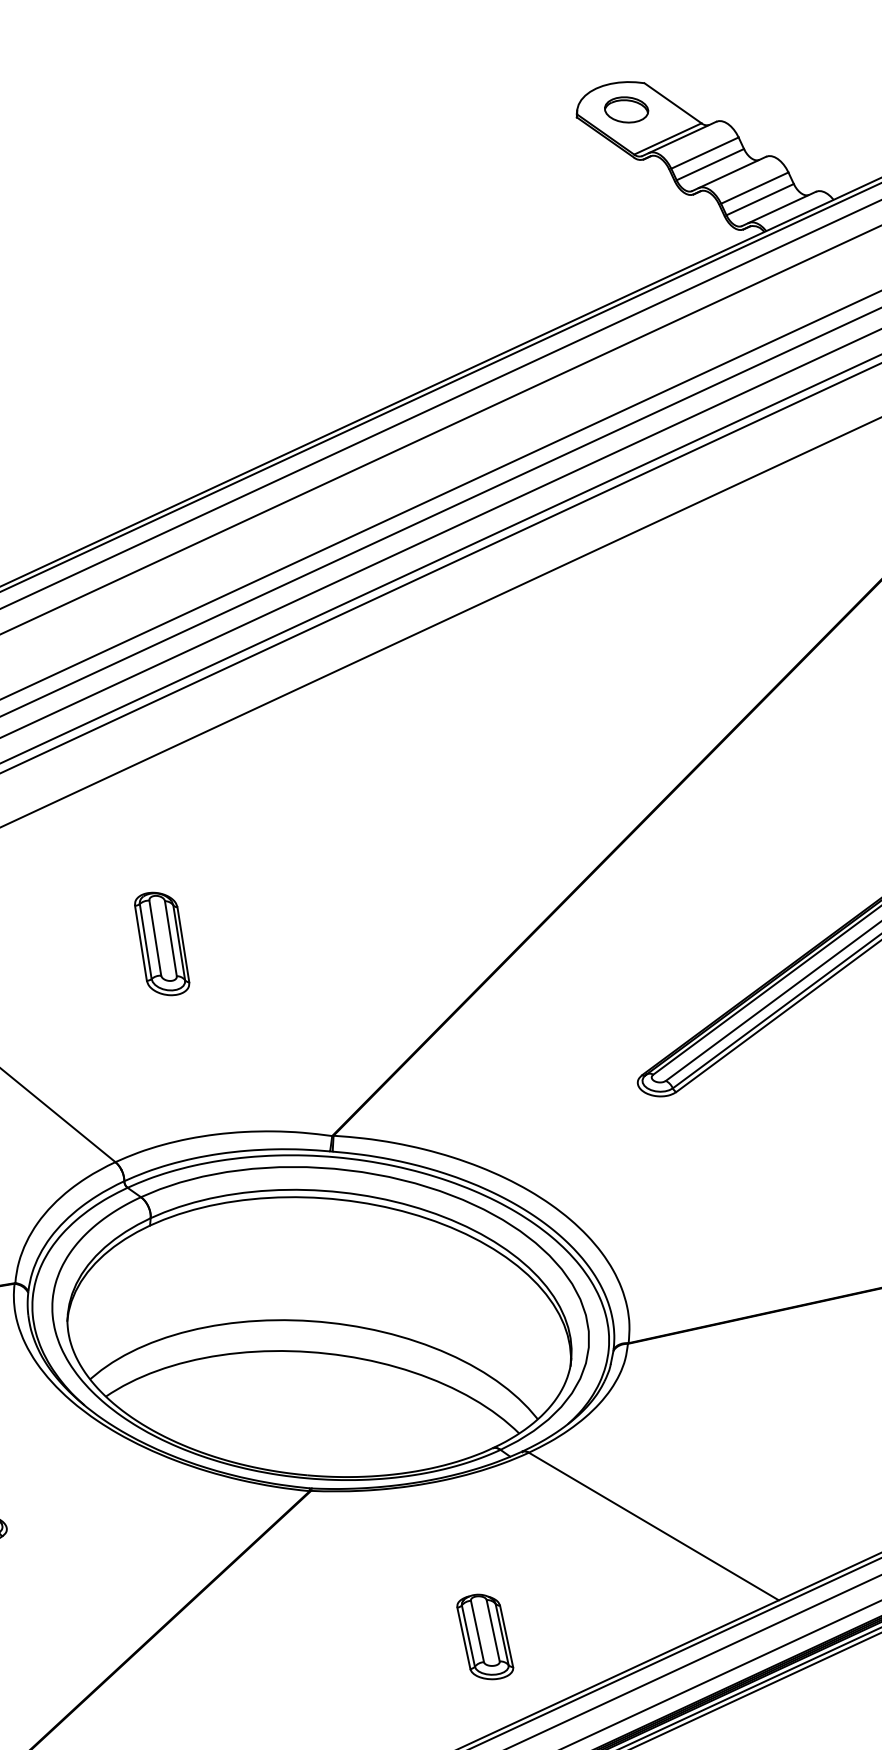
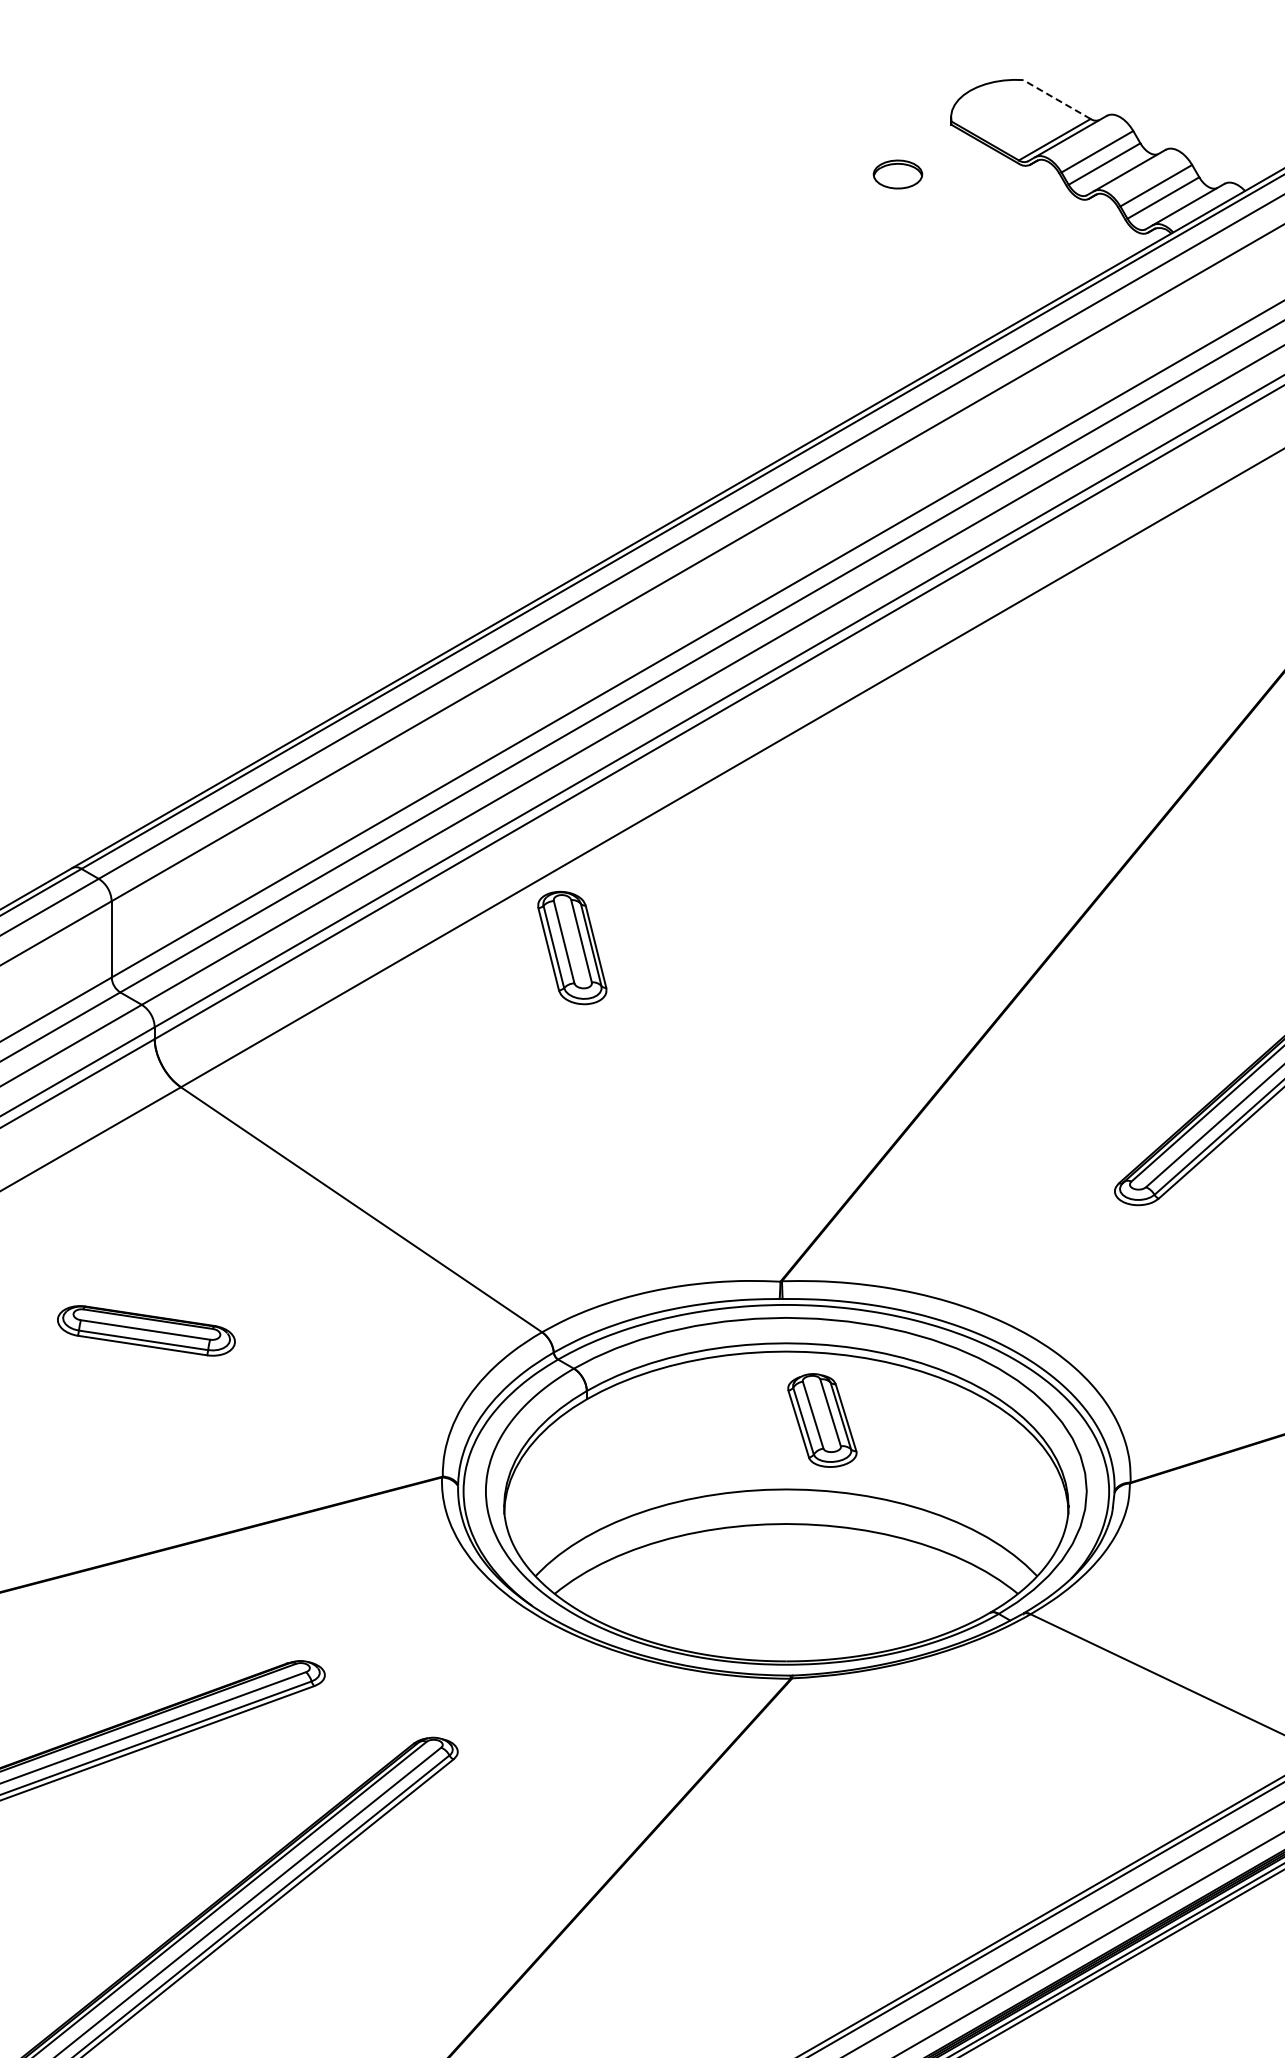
line: (672, 103) -> (1056, 99), solid -> dashed
part: (626, 109) -> (897, 174), moved
part: (162, 943) -> (572, 947), moved
part: (485, 1636) -> (822, 1420), moved

